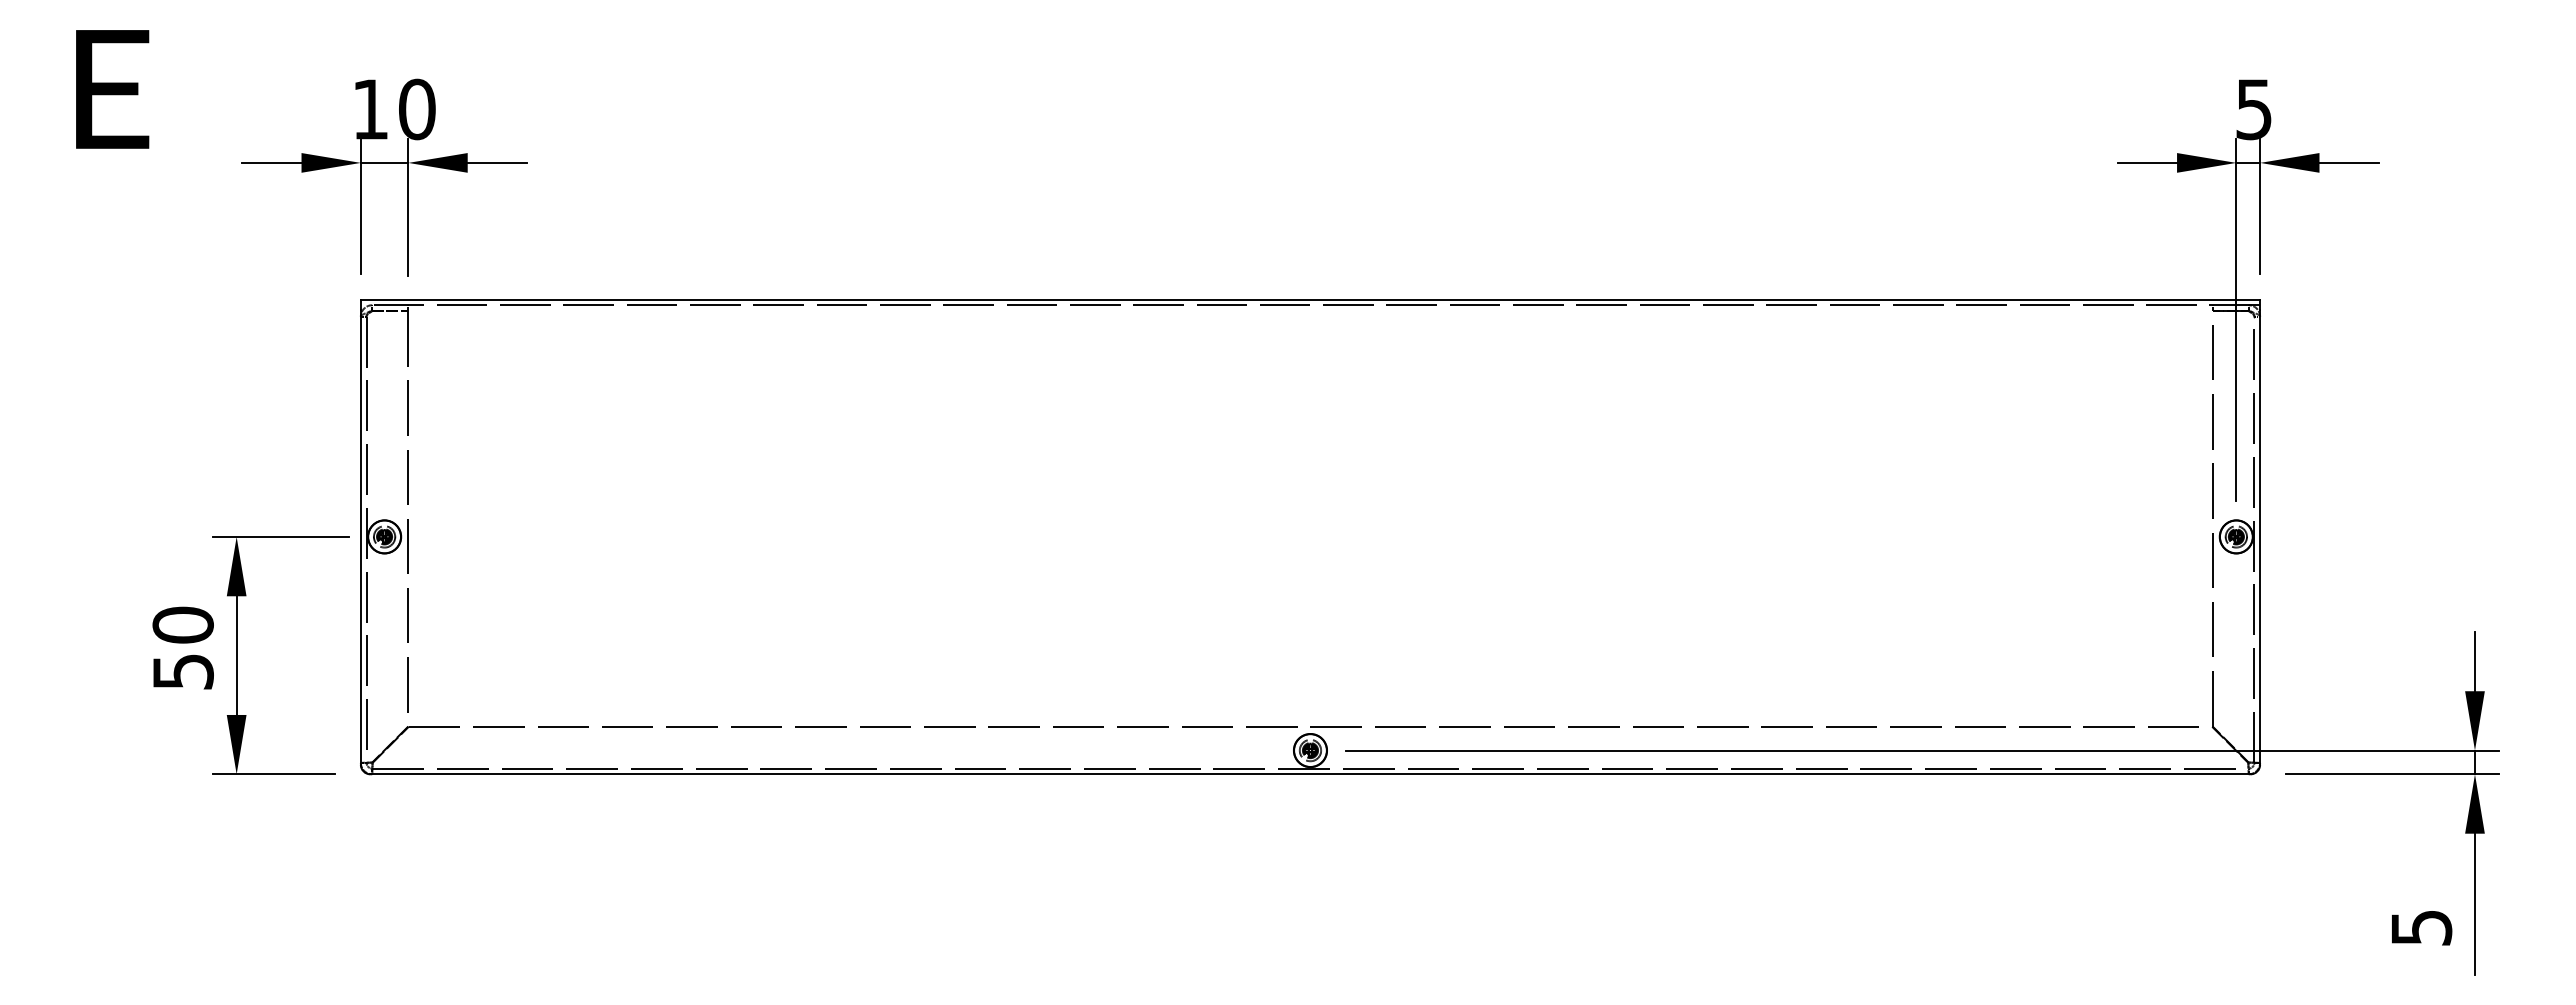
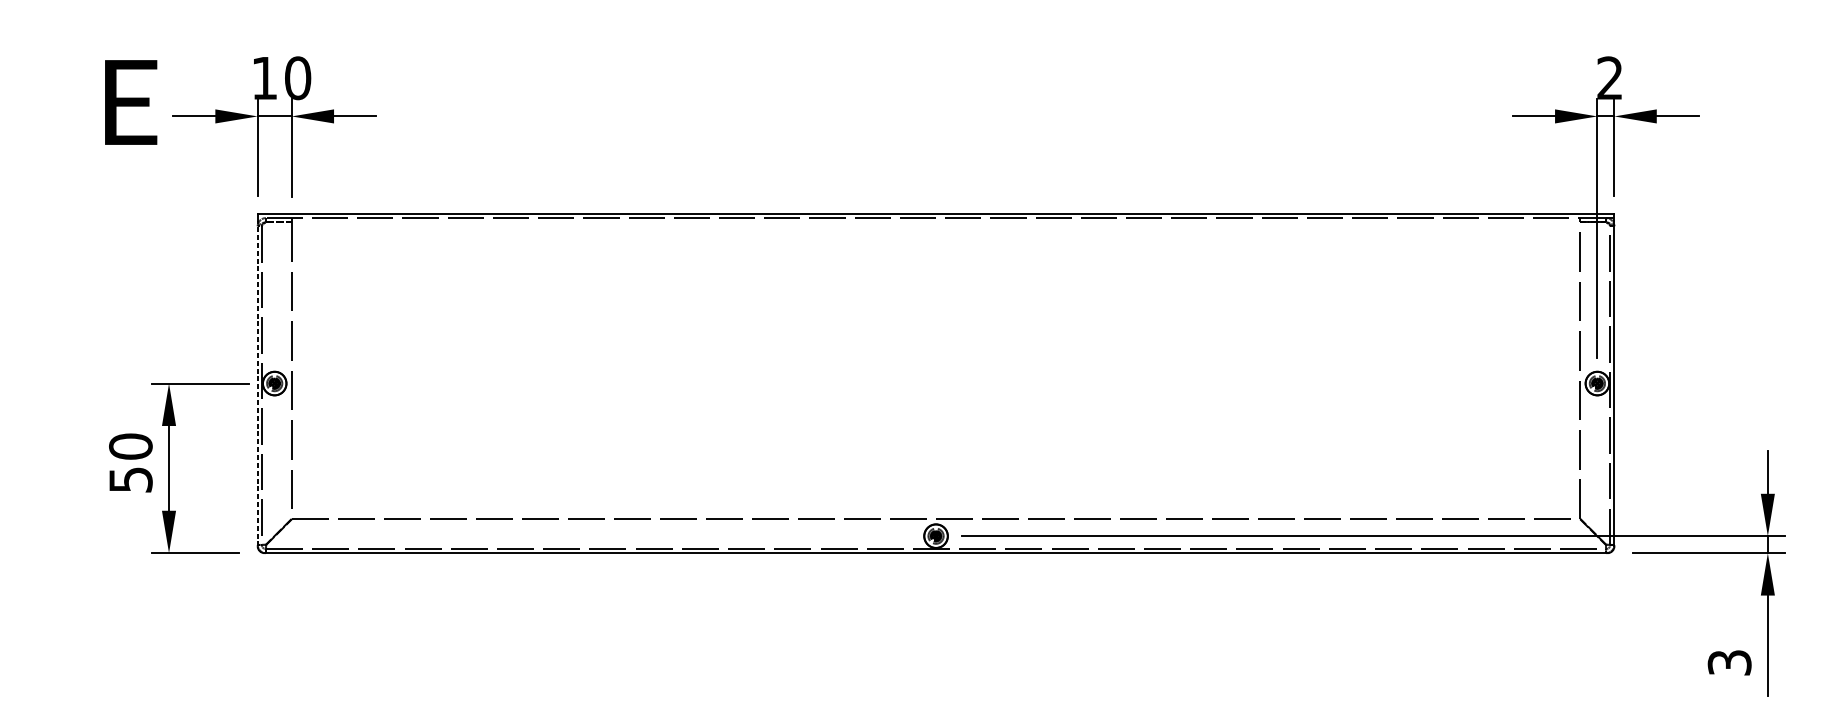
text: (112, 89) -> (131, 102), moved
text: (2253, 109) -> (1609, 78), 5 -> 2
line: (360, 536) -> (257, 383), solid -> dashed
text: (2420, 927) -> (1728, 662), 5 -> 3

